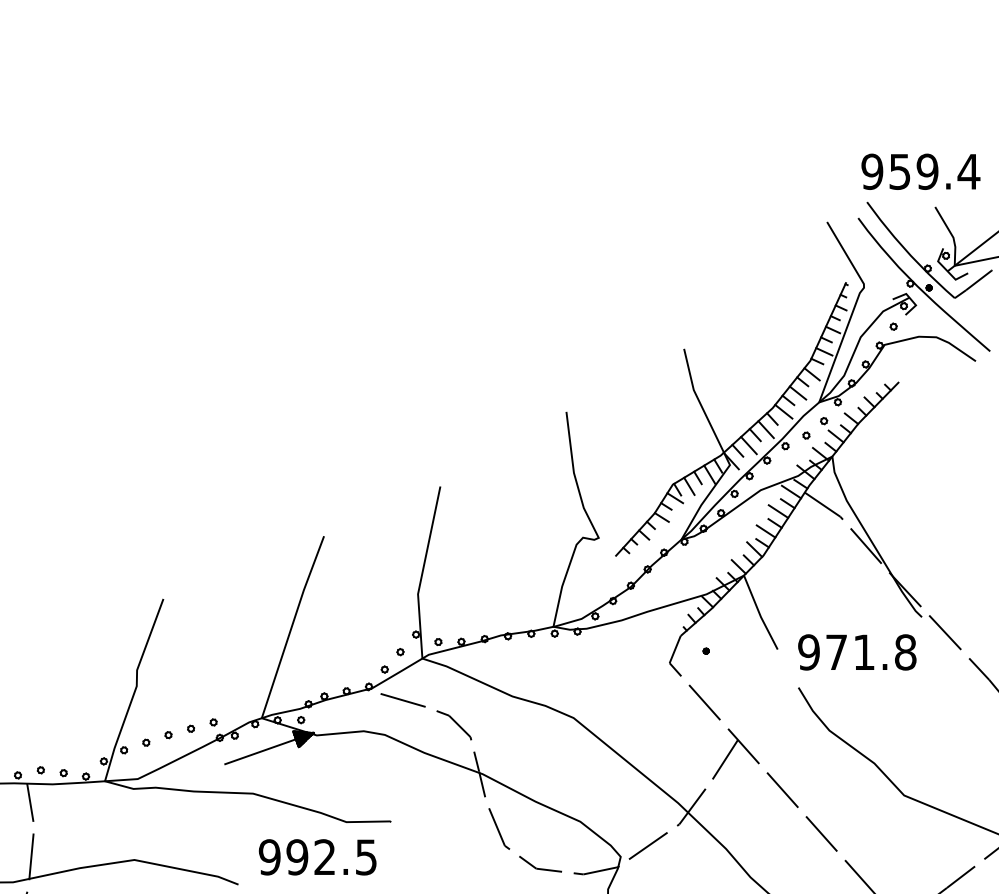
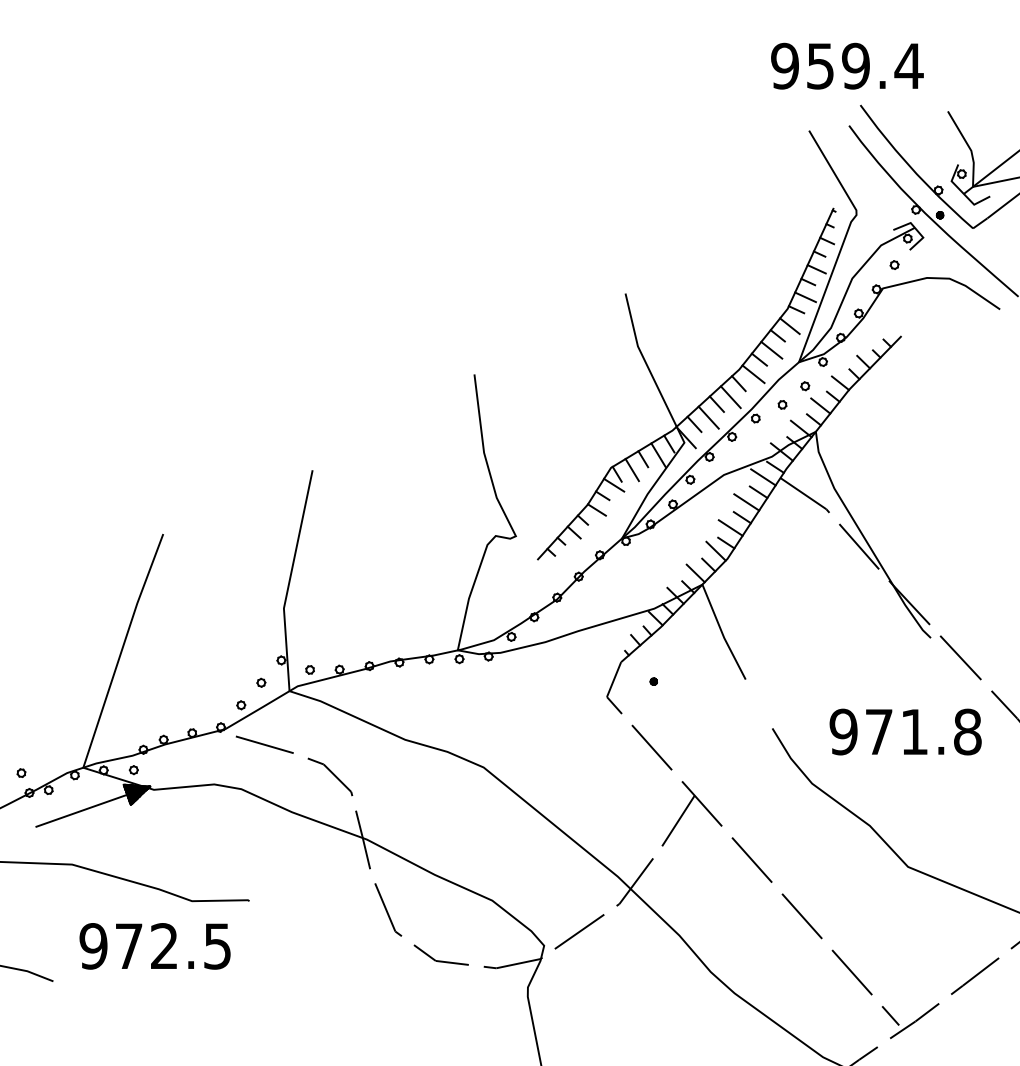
text: (920, 171) -> (846, 65), moved
text: (857, 652) -> (905, 732), moved
text: (297, 857) -> (129, 946), 992.5 -> 972.5

